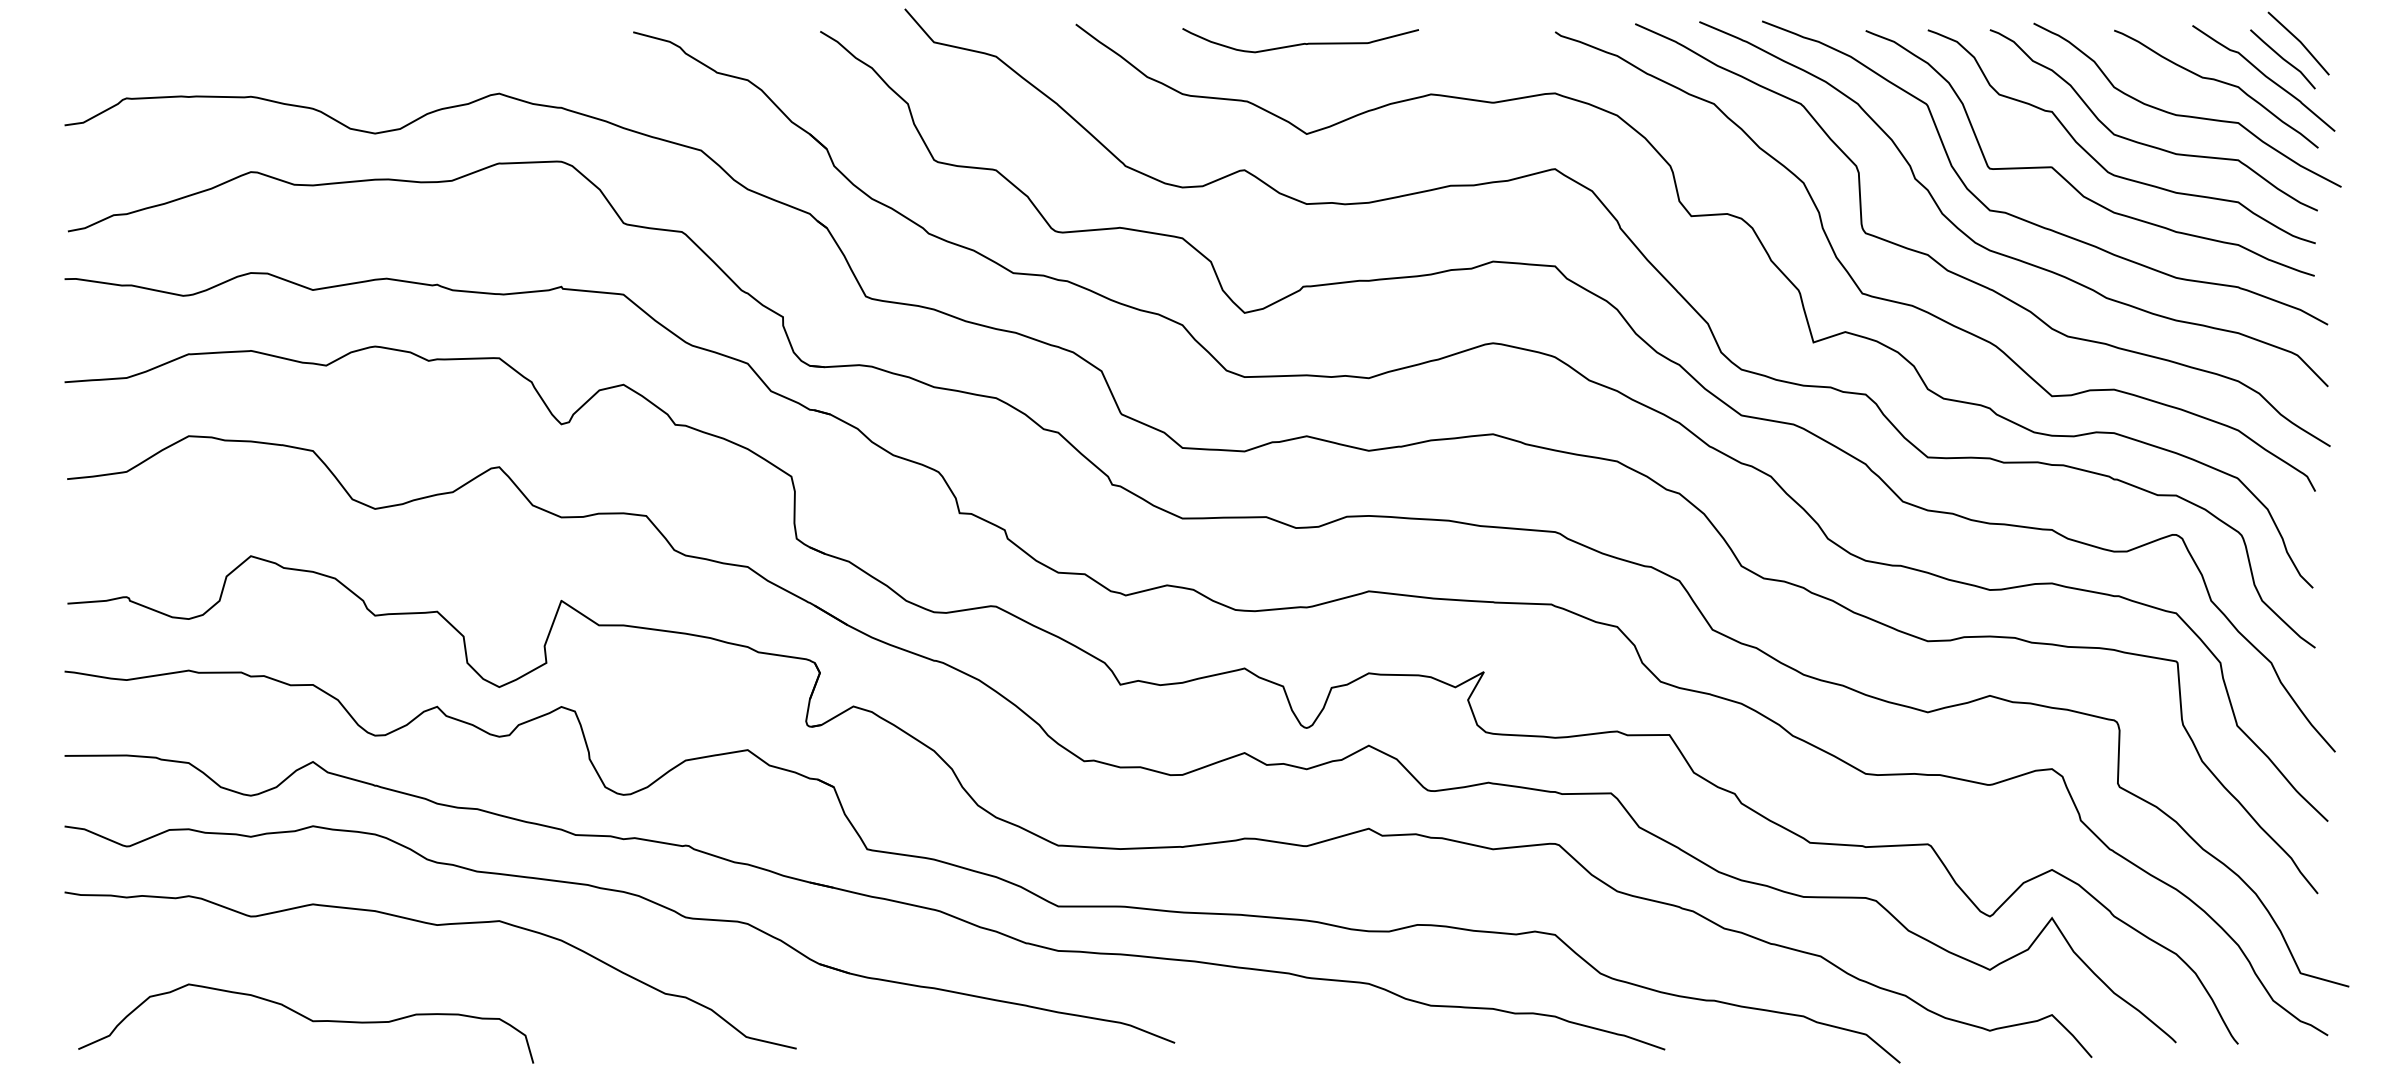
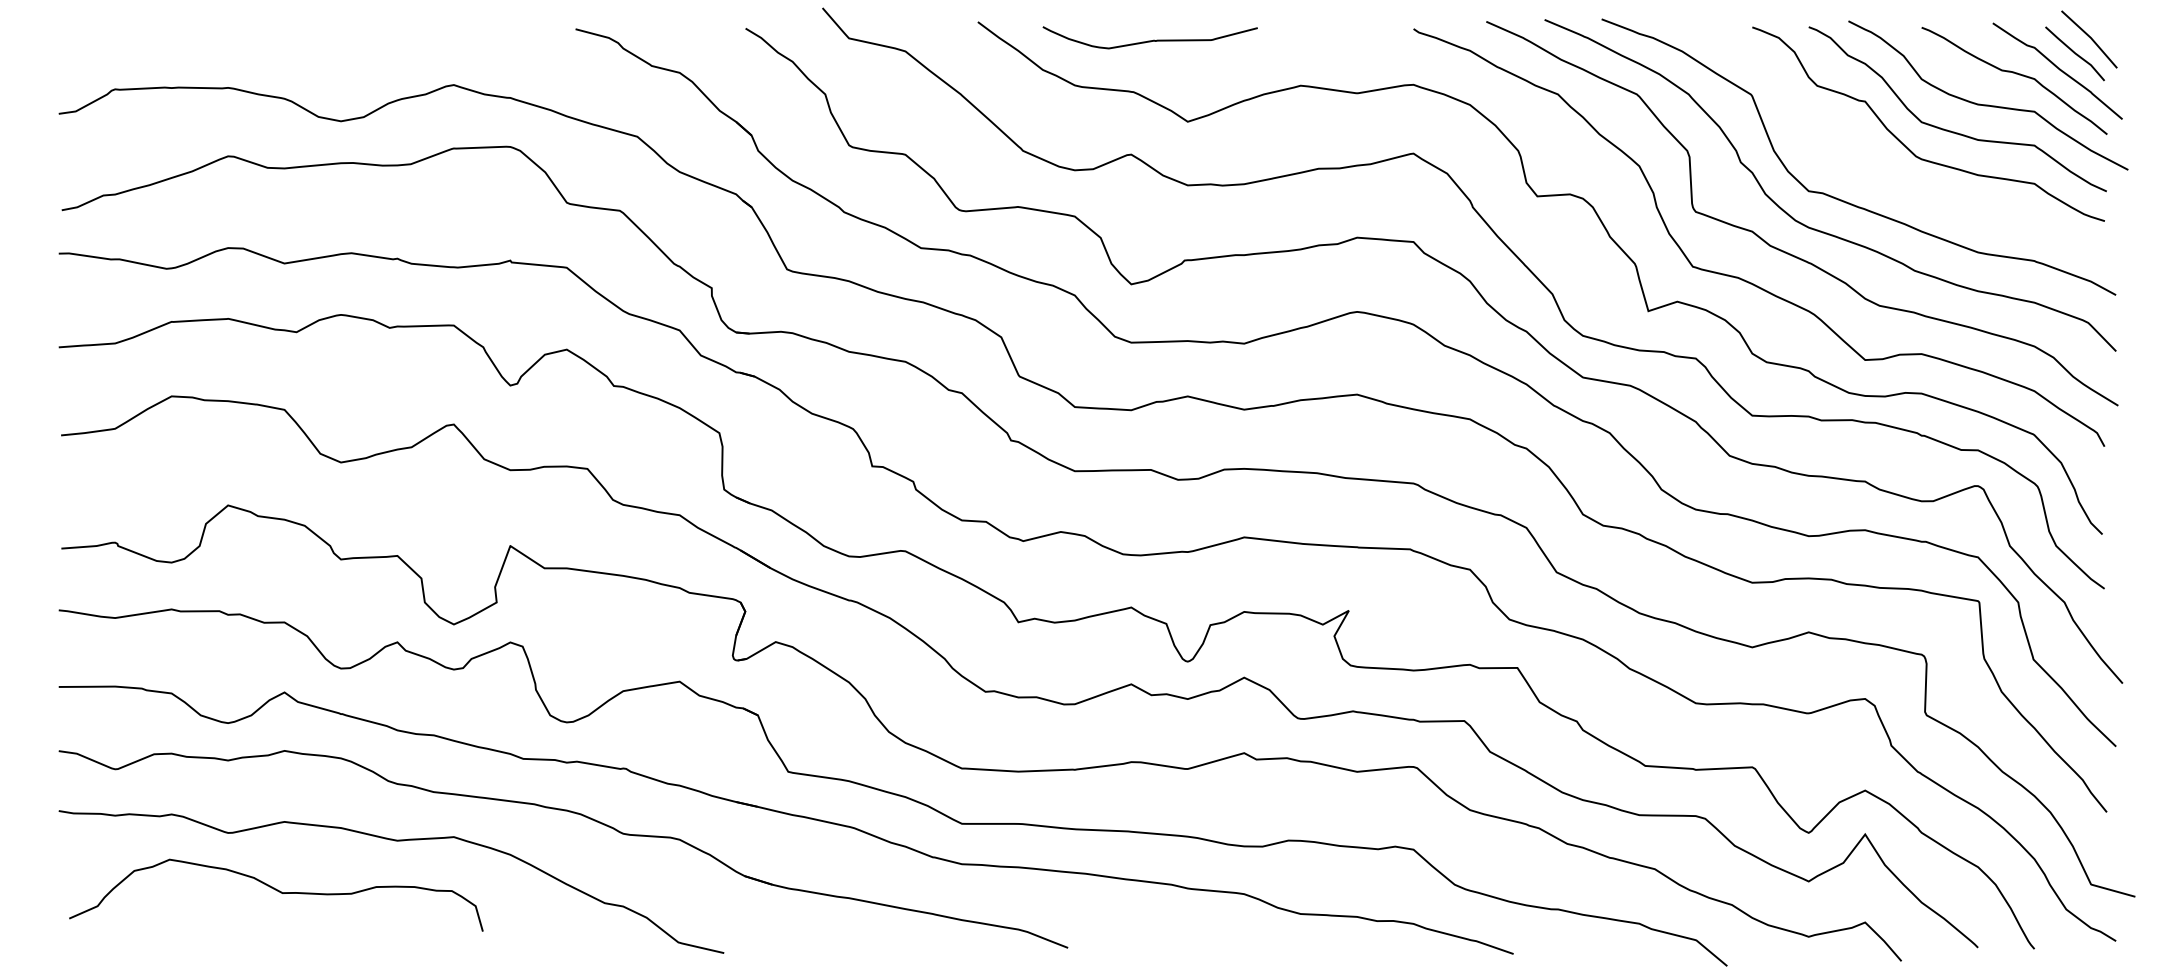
curve: (1299, 43) -> (1149, 40), moved
curve: (2066, 178) -> (1878, 162), removed
curve: (307, 1019) -> (277, 891), moved

